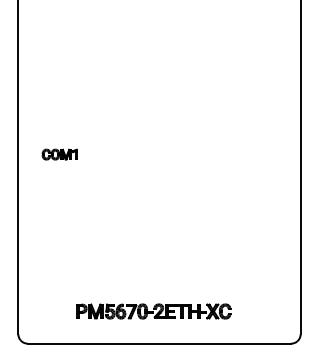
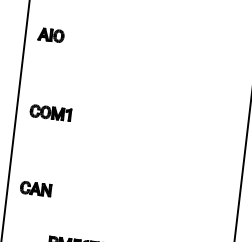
part: (49, 60) -> (51, 35), added
part: (59, 154) -> (50, 112), size x1.43
part: (52, 248) -> (35, 188), added

